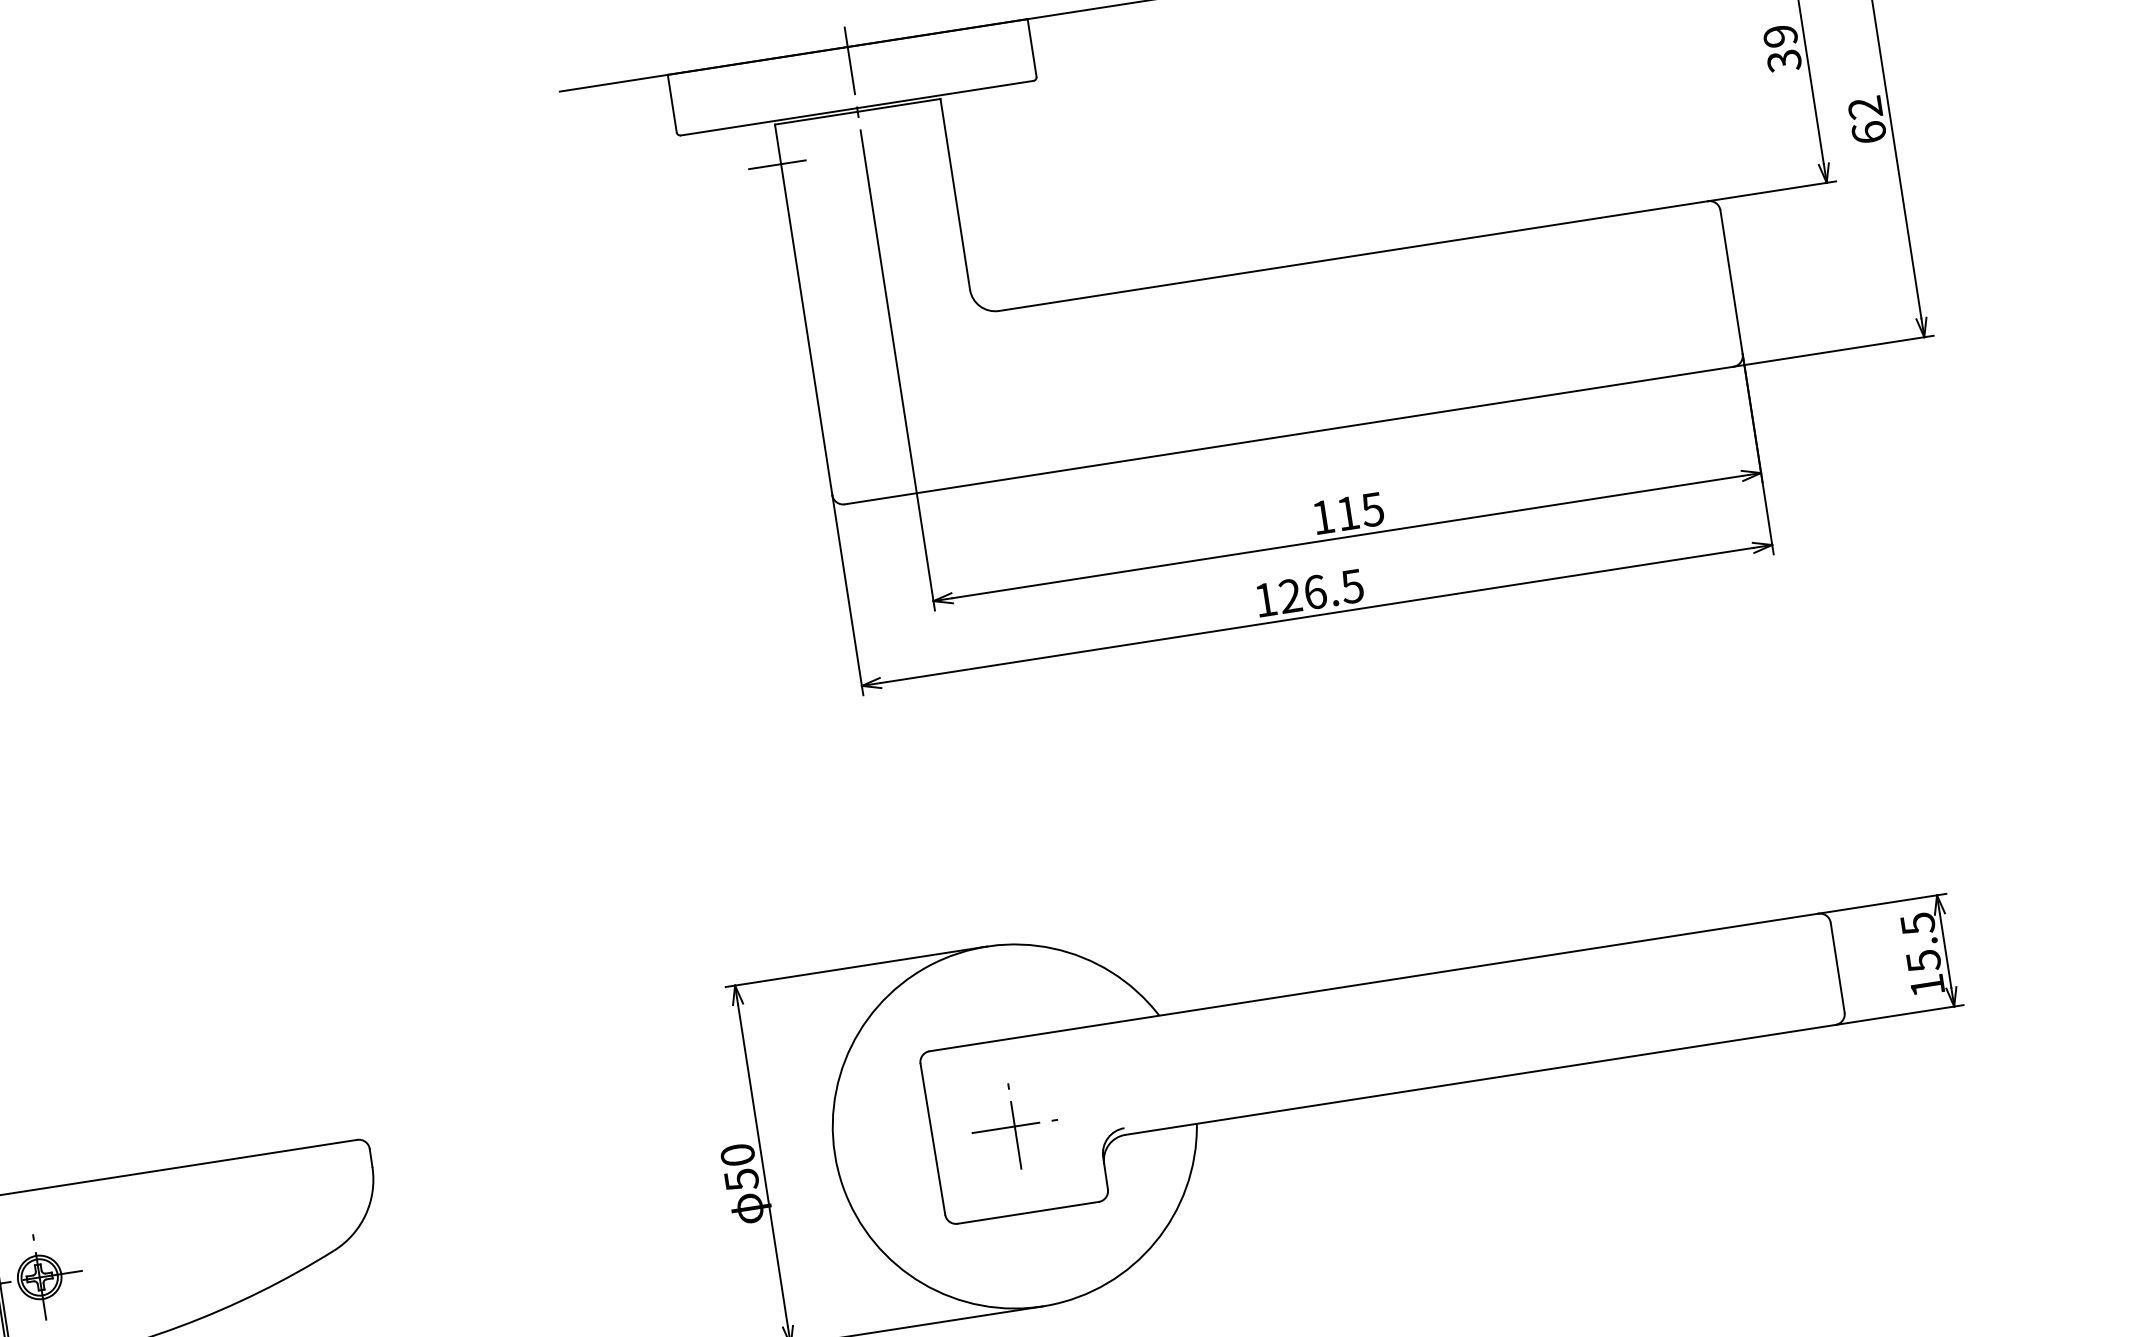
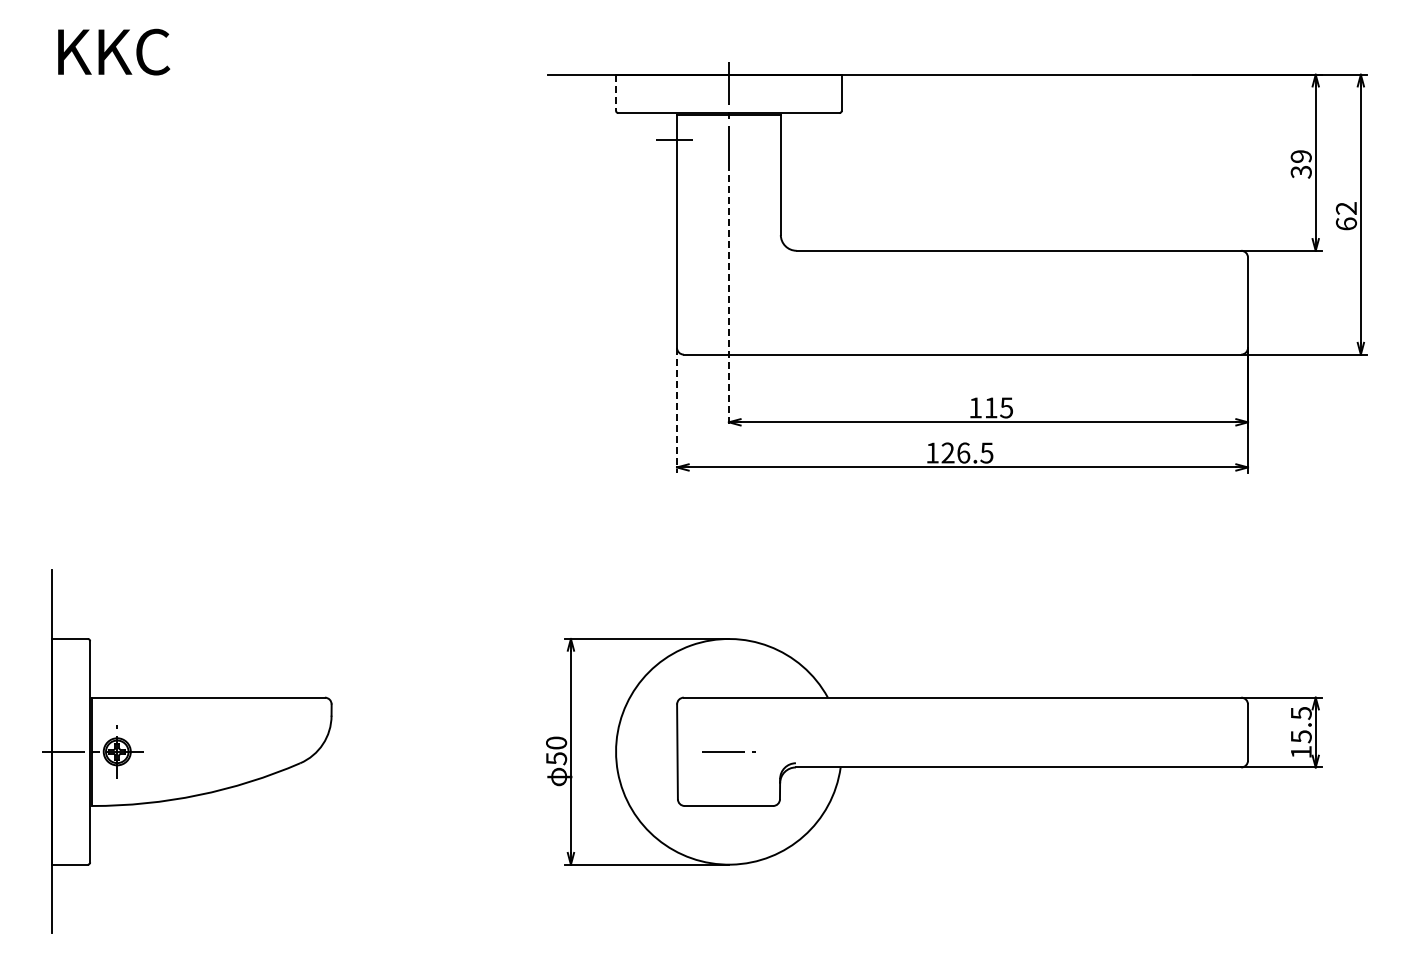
line: (673, 104) -> (616, 93), solid -> dashed
line: (901, 400) -> (728, 296), solid -> dashed
line: (848, 595) -> (677, 410), solid -> dashed
line: (1014, 1126) -> (728, 751), removed

